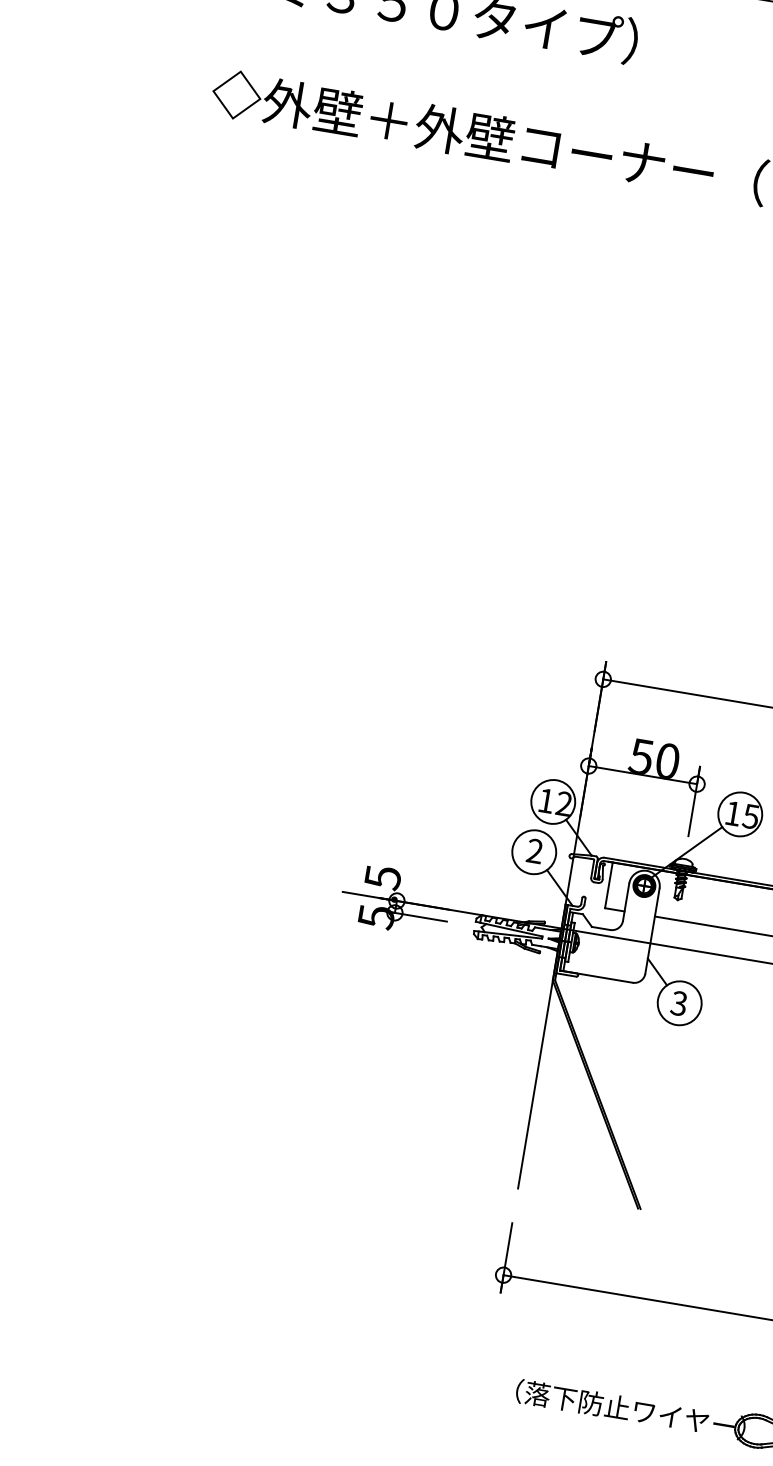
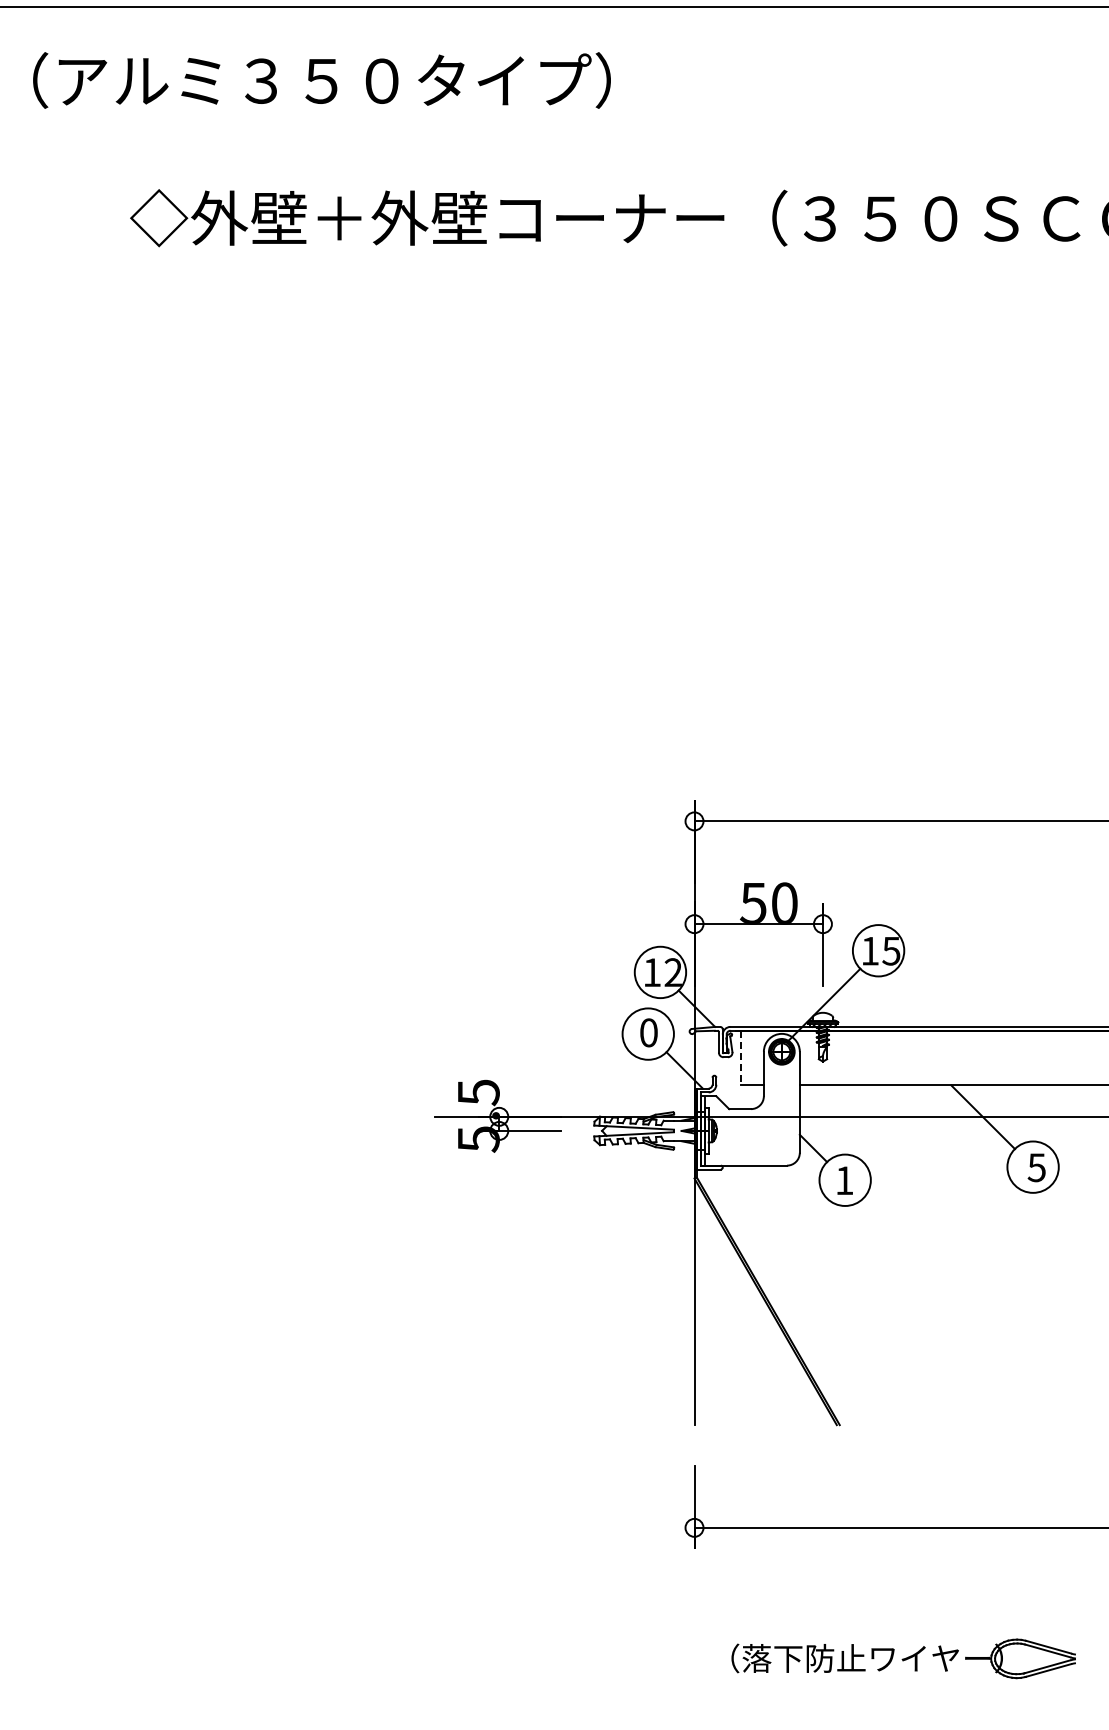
text: (534, 850) -> (648, 1032), 2 -> 0
line: (608, 885) -> (740, 1058), solid -> dashed
text: (679, 1003) -> (844, 1180), 3 -> 1

